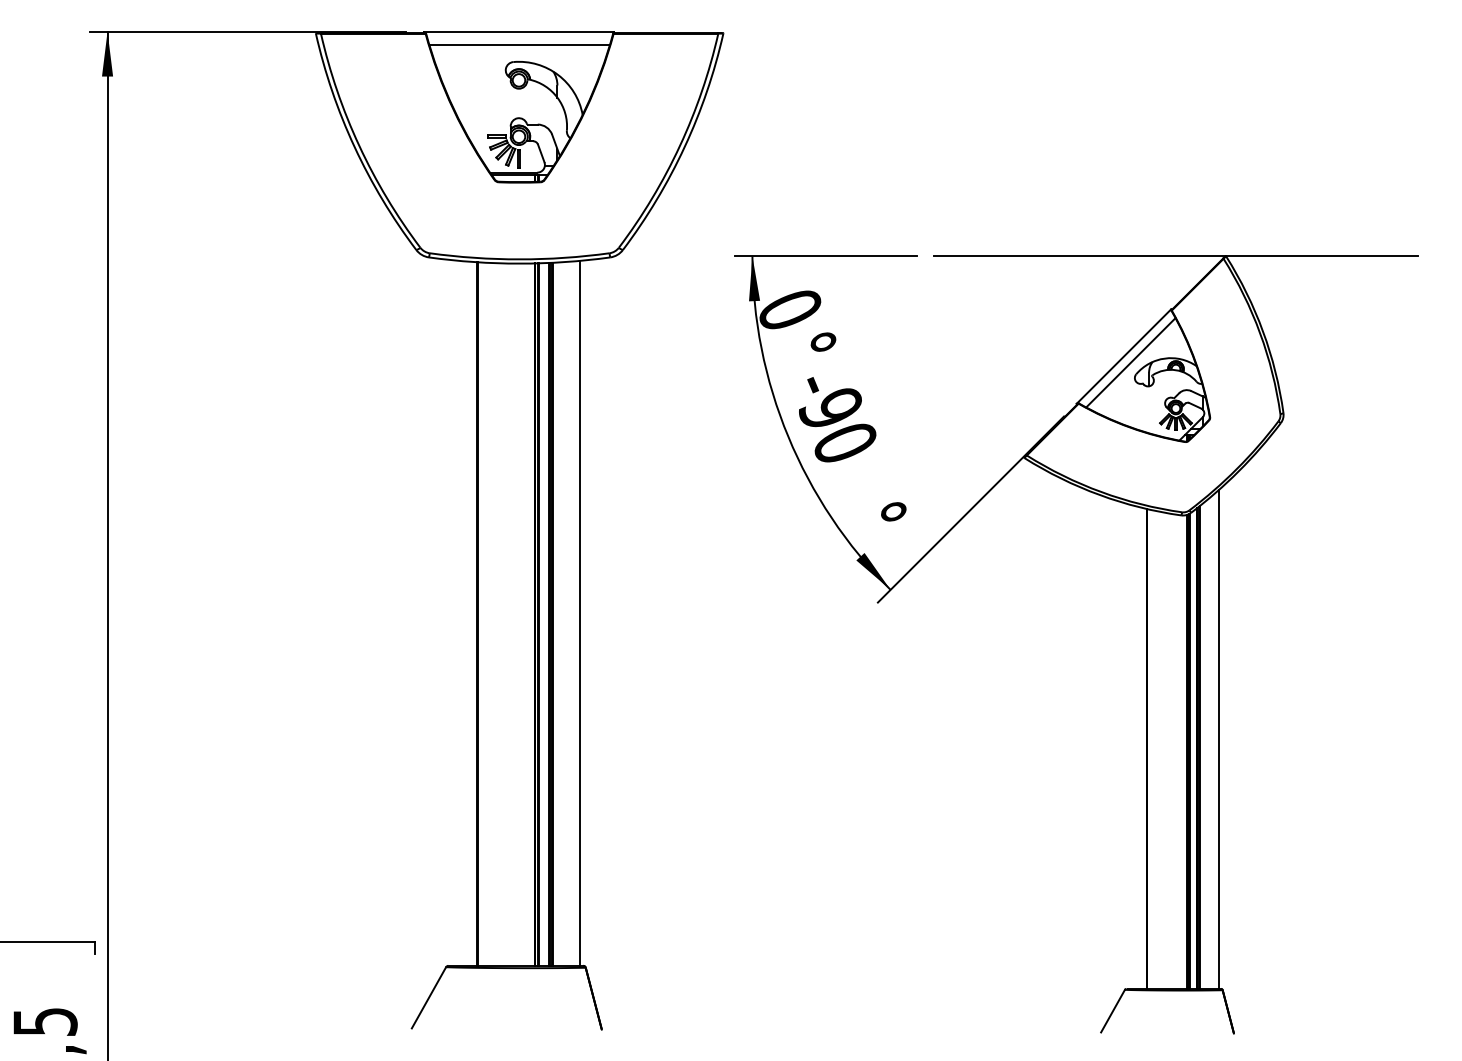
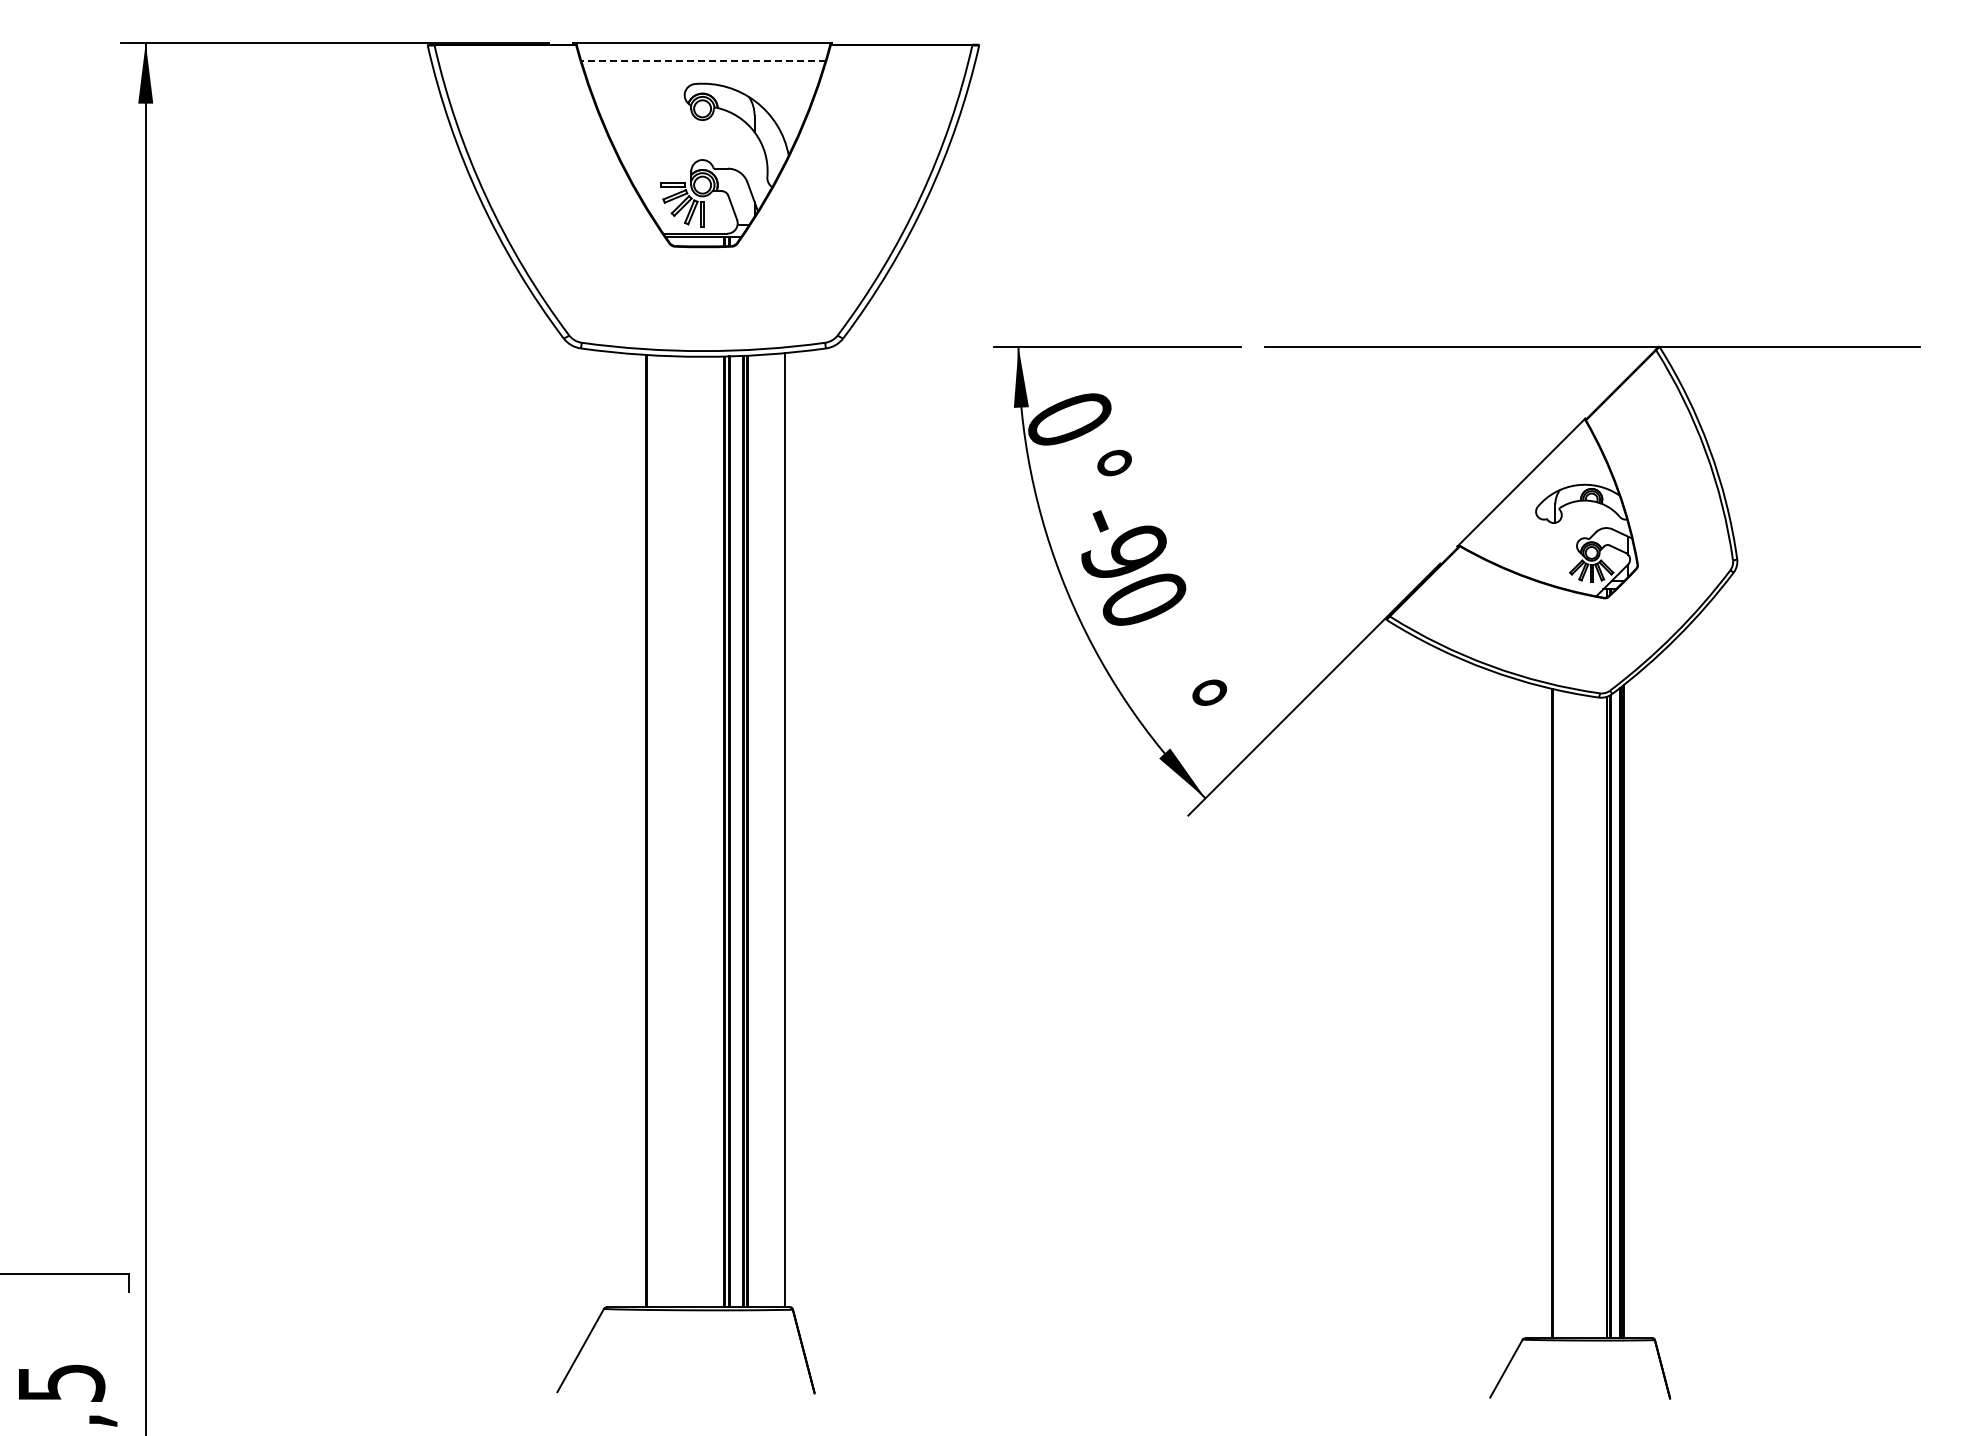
line: (518, 44) -> (702, 60), solid -> dashed
line: (1130, 362) -> (1530, 490), removed
line: (1218, 739) -> (1649, 1000), removed

